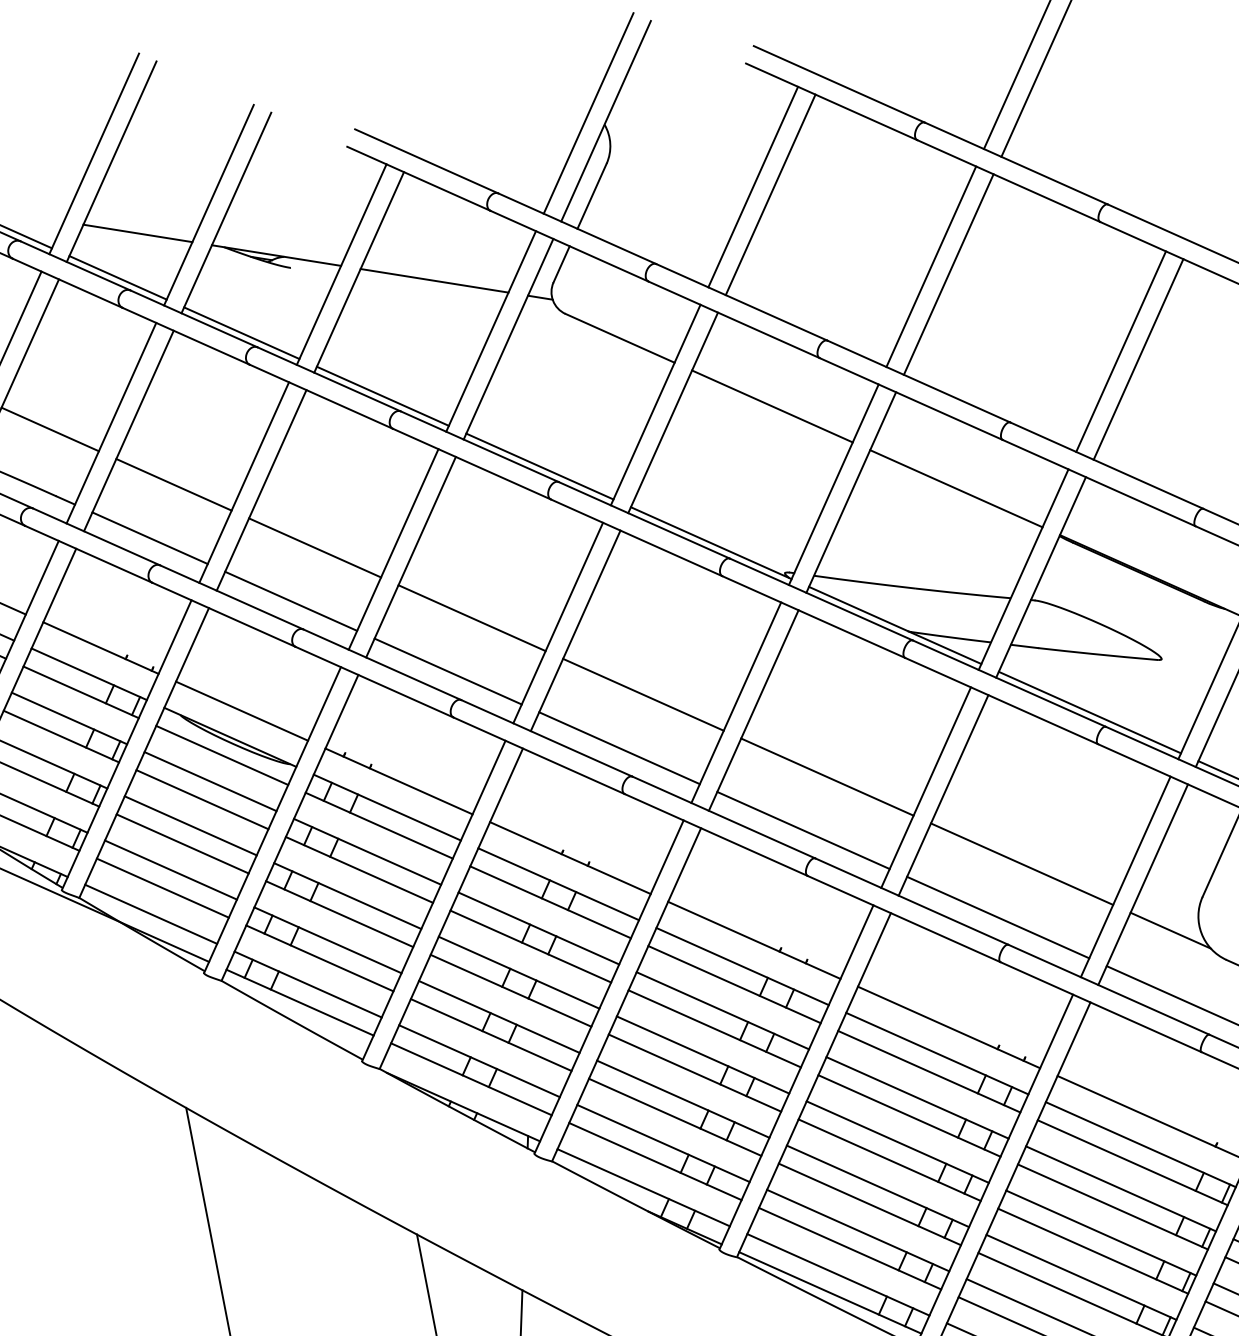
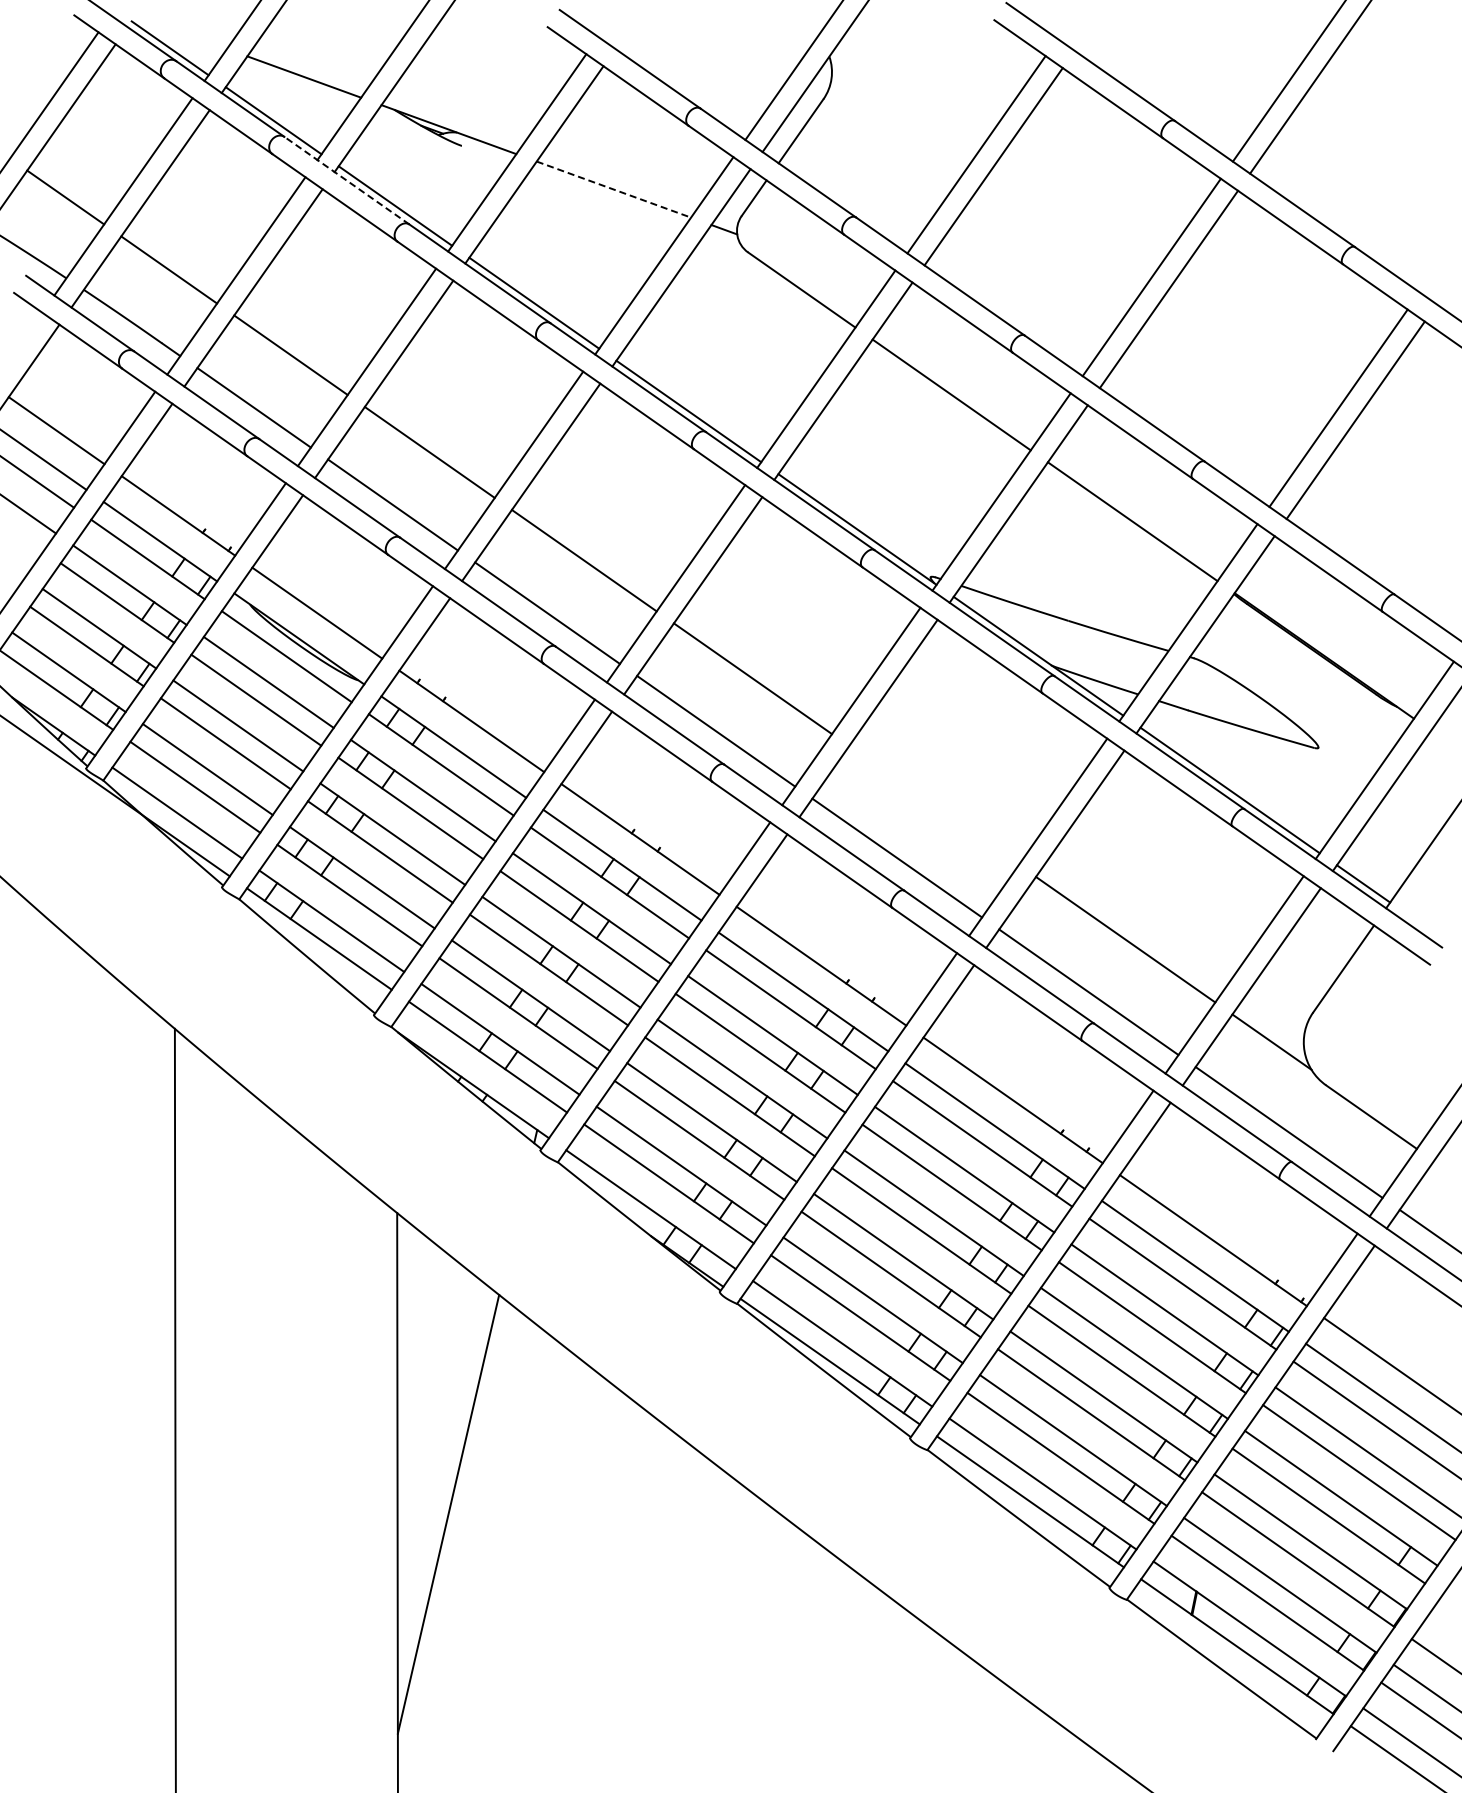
line: (435, 280) -> (614, 189), solid -> dashed
line: (193, 318) -> (346, 180), solid -> dashed
line: (826, 777) -> (933, 805), removed

